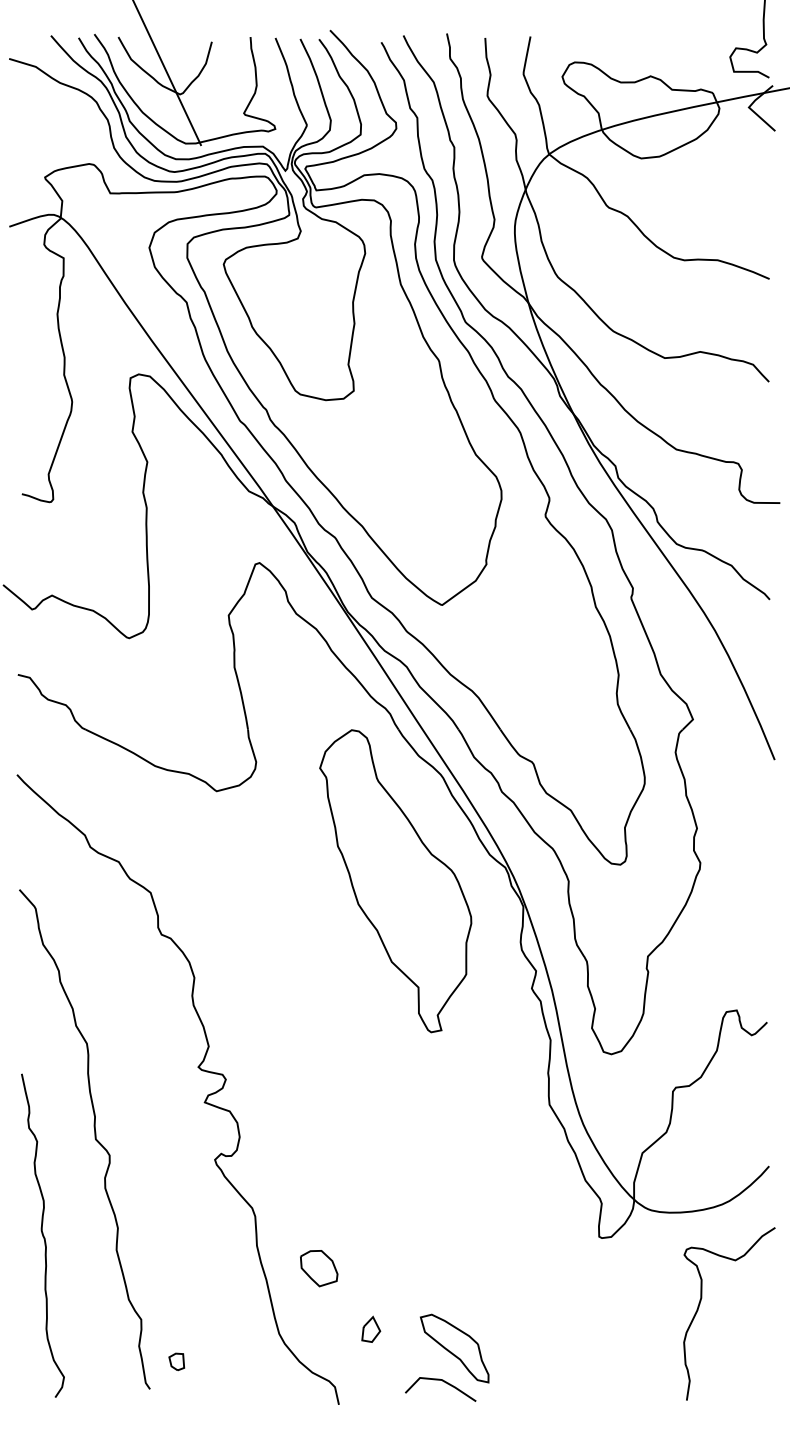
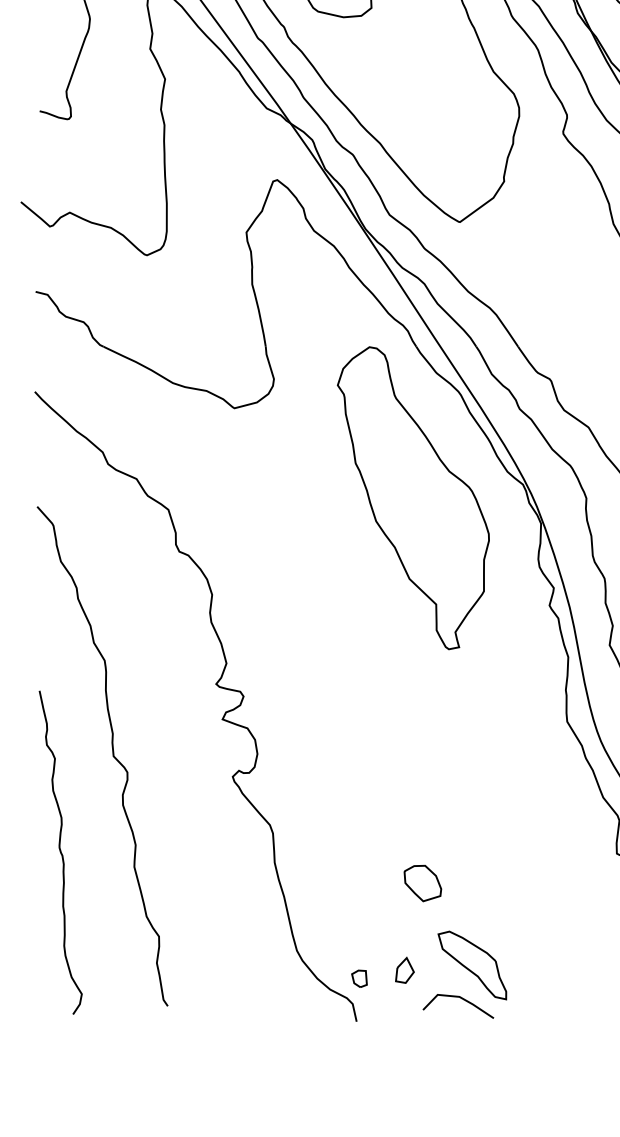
part: (319, 1268) -> (423, 883), moved
part: (371, 1328) -> (405, 969), moved
part: (176, 1361) -> (359, 978), moved

